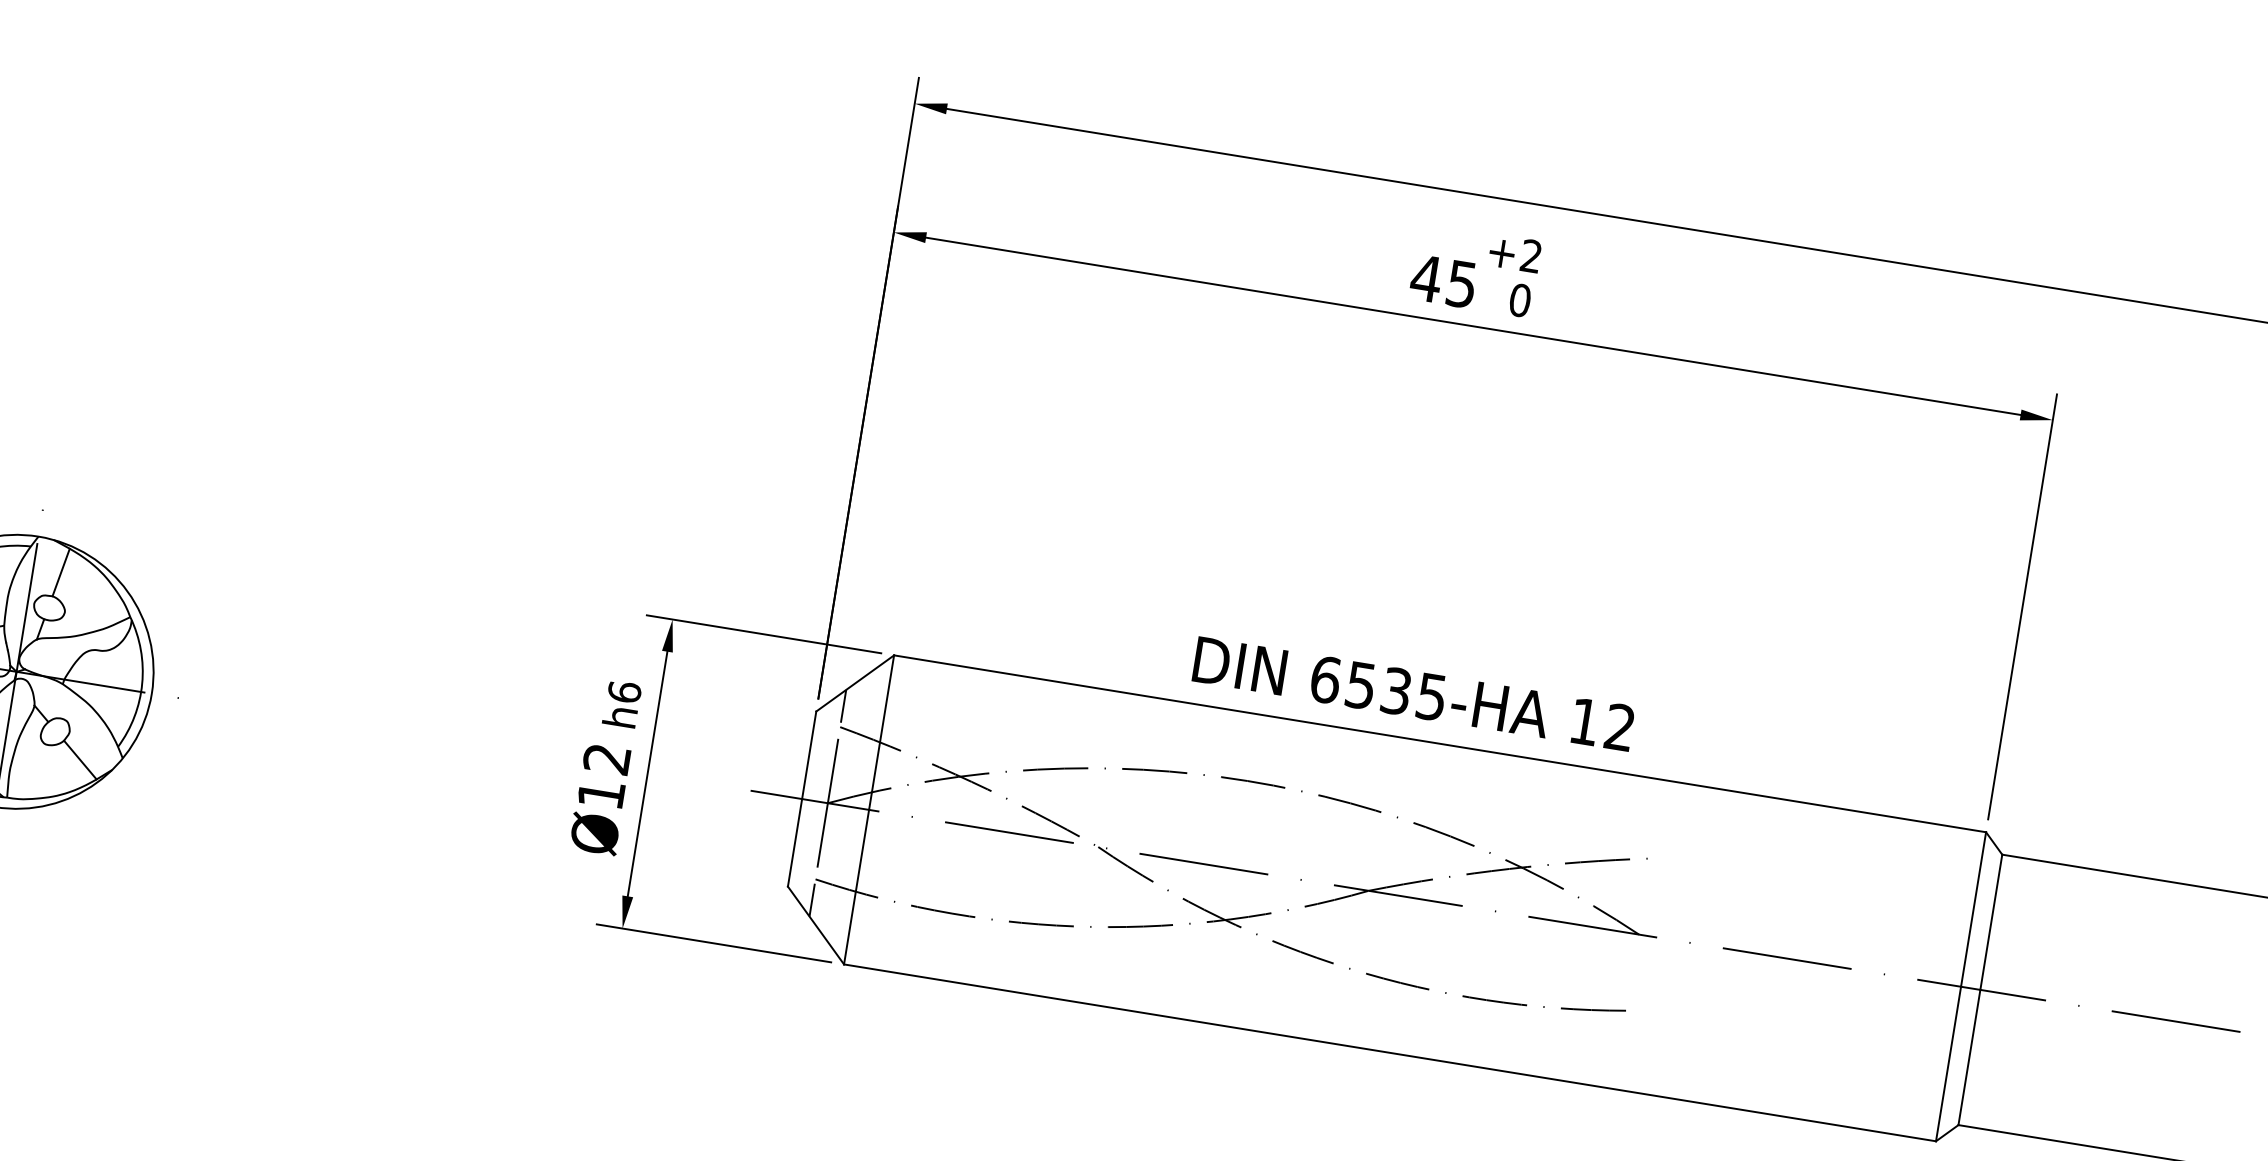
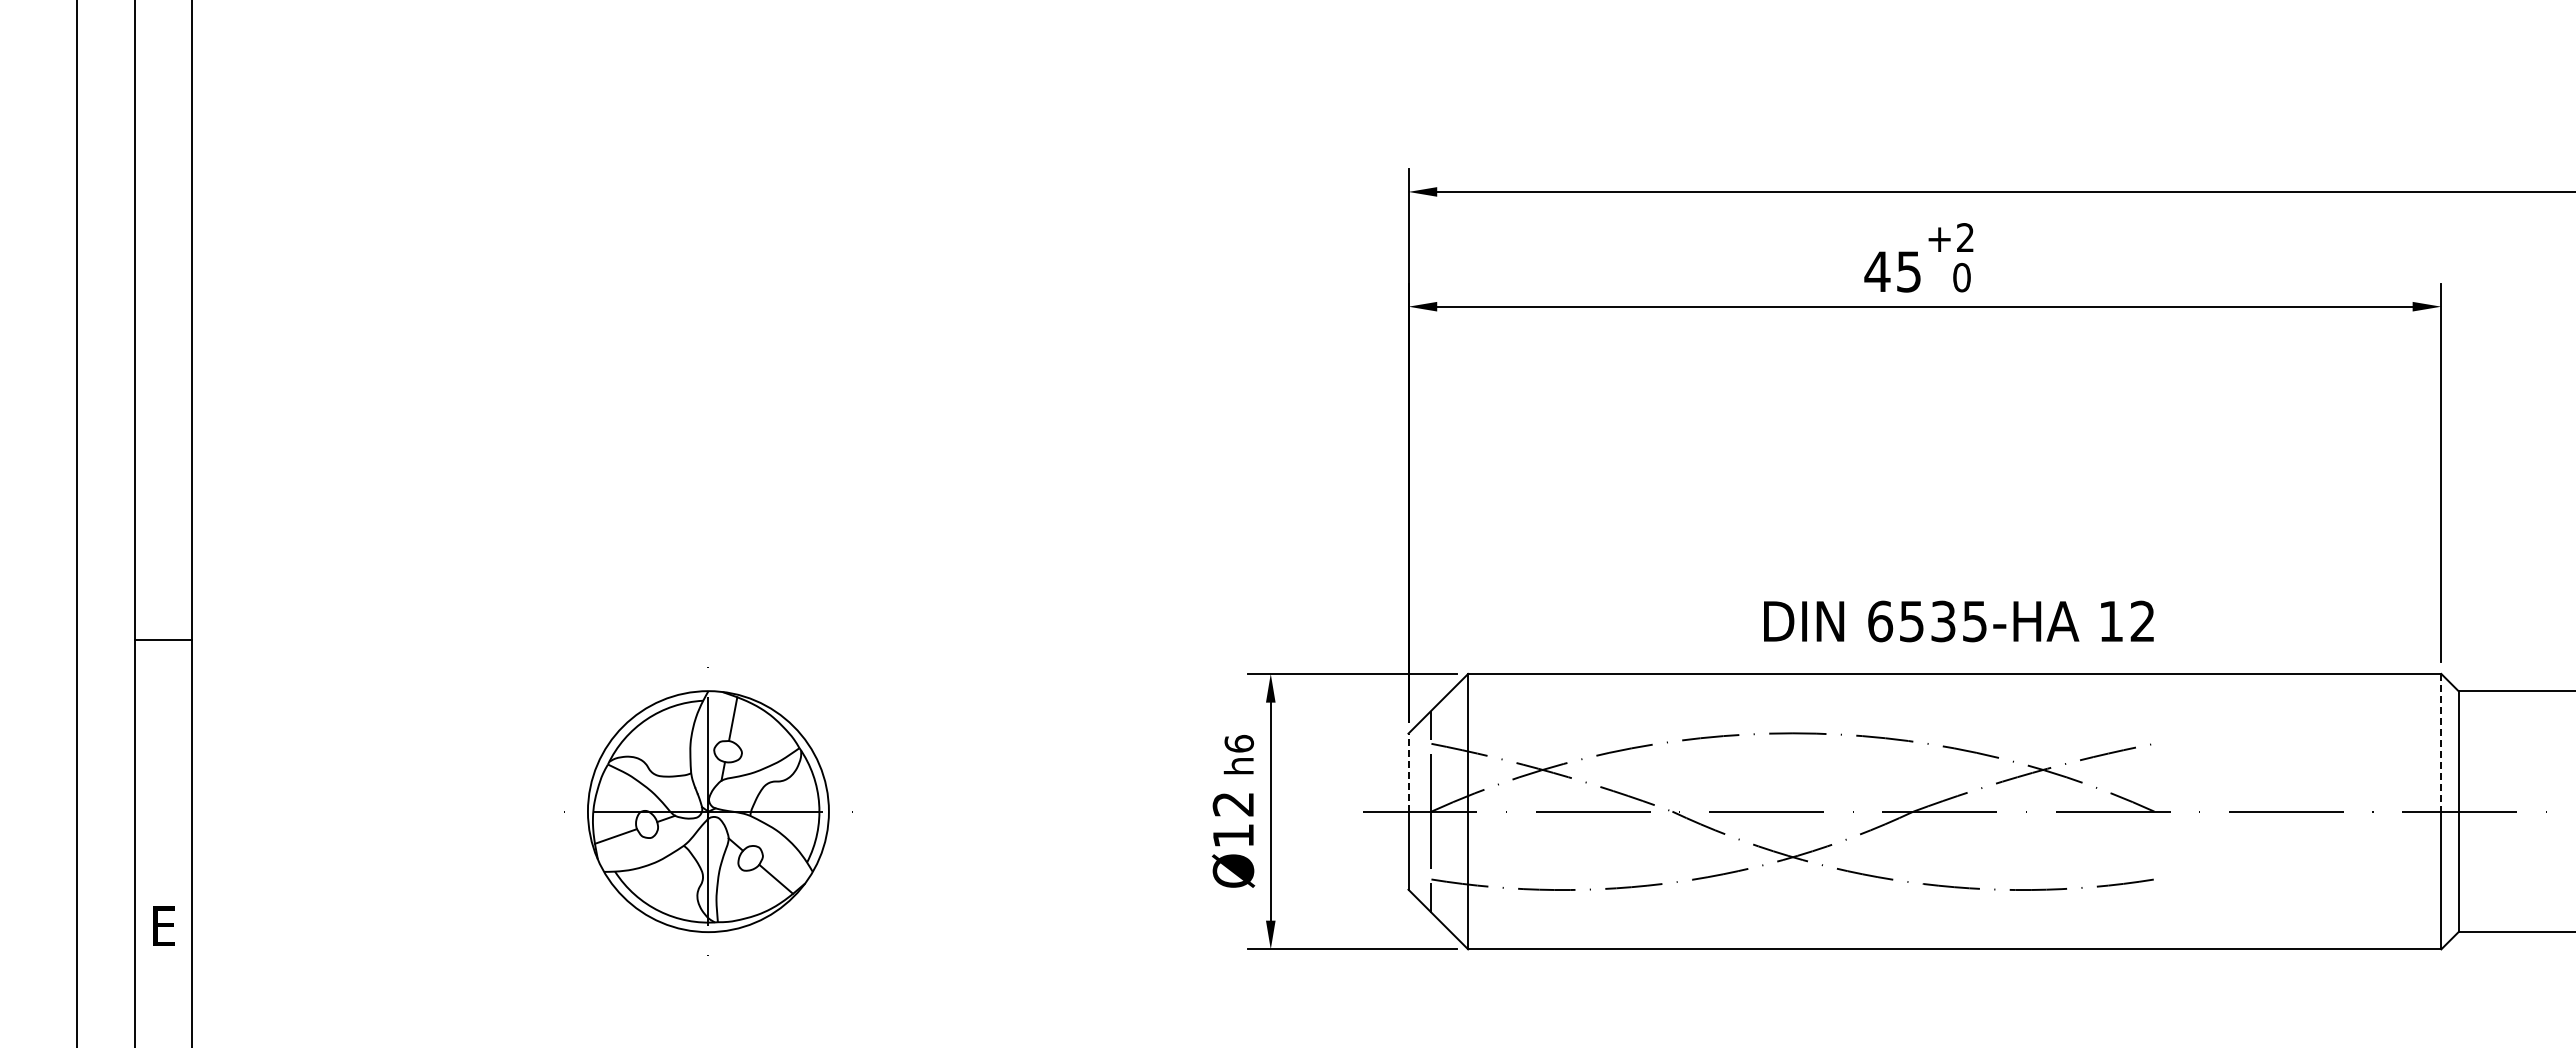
text: (1413, 694) -> (1958, 621), moved
line: (809, 755) -> (1408, 772), solid -> dashed
line: (1973, 909) -> (2441, 742), solid -> dashed

